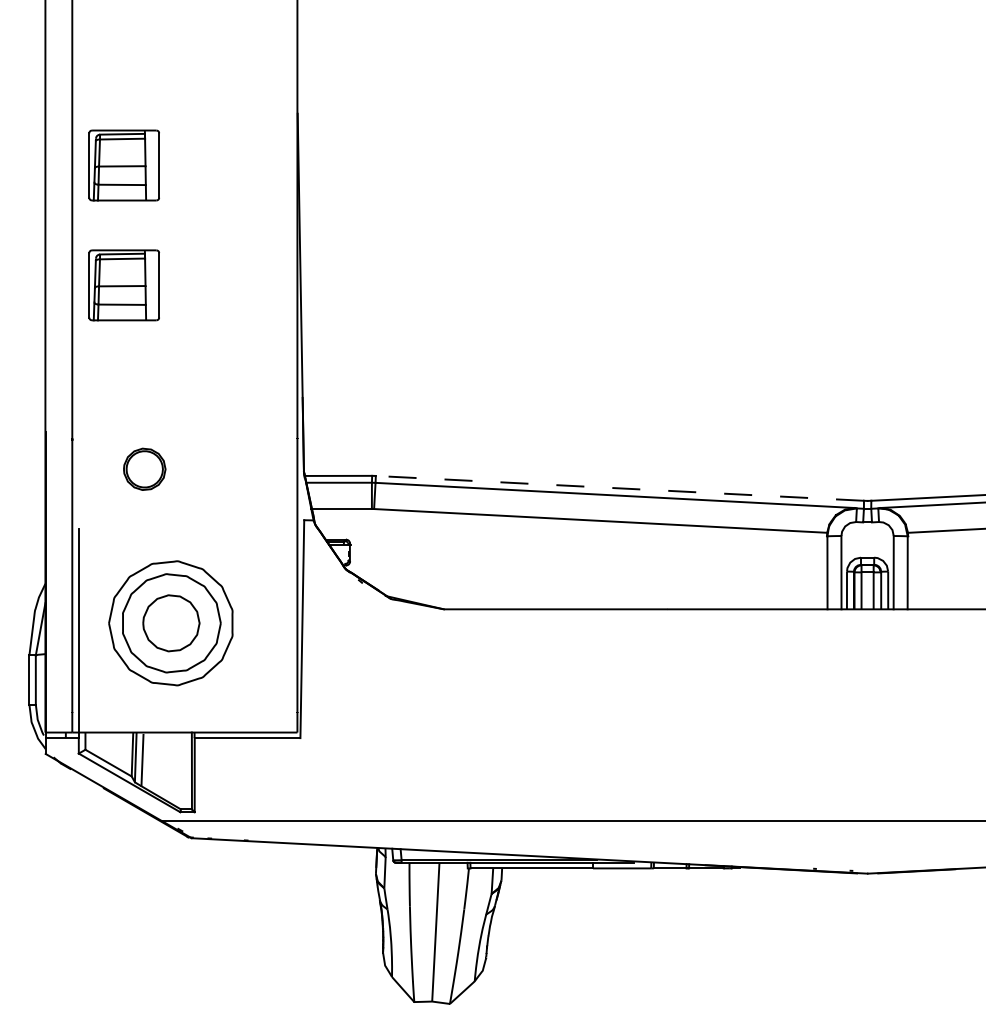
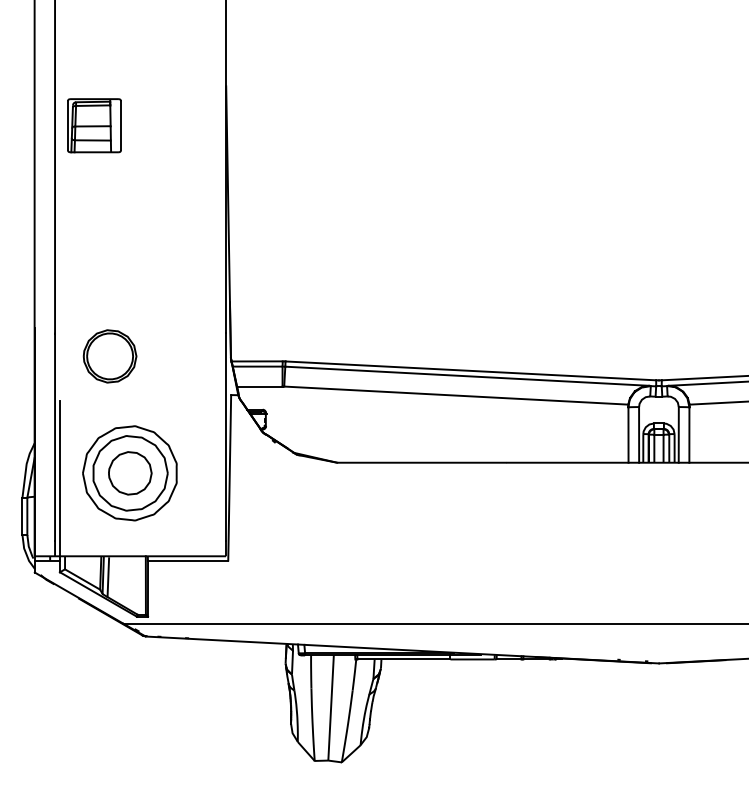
part: (124, 285) -> (94, 216), removed
part: (144, 469) -> (109, 356), size x1.67
line: (619, 487) -> (470, 370), dashed -> solid

